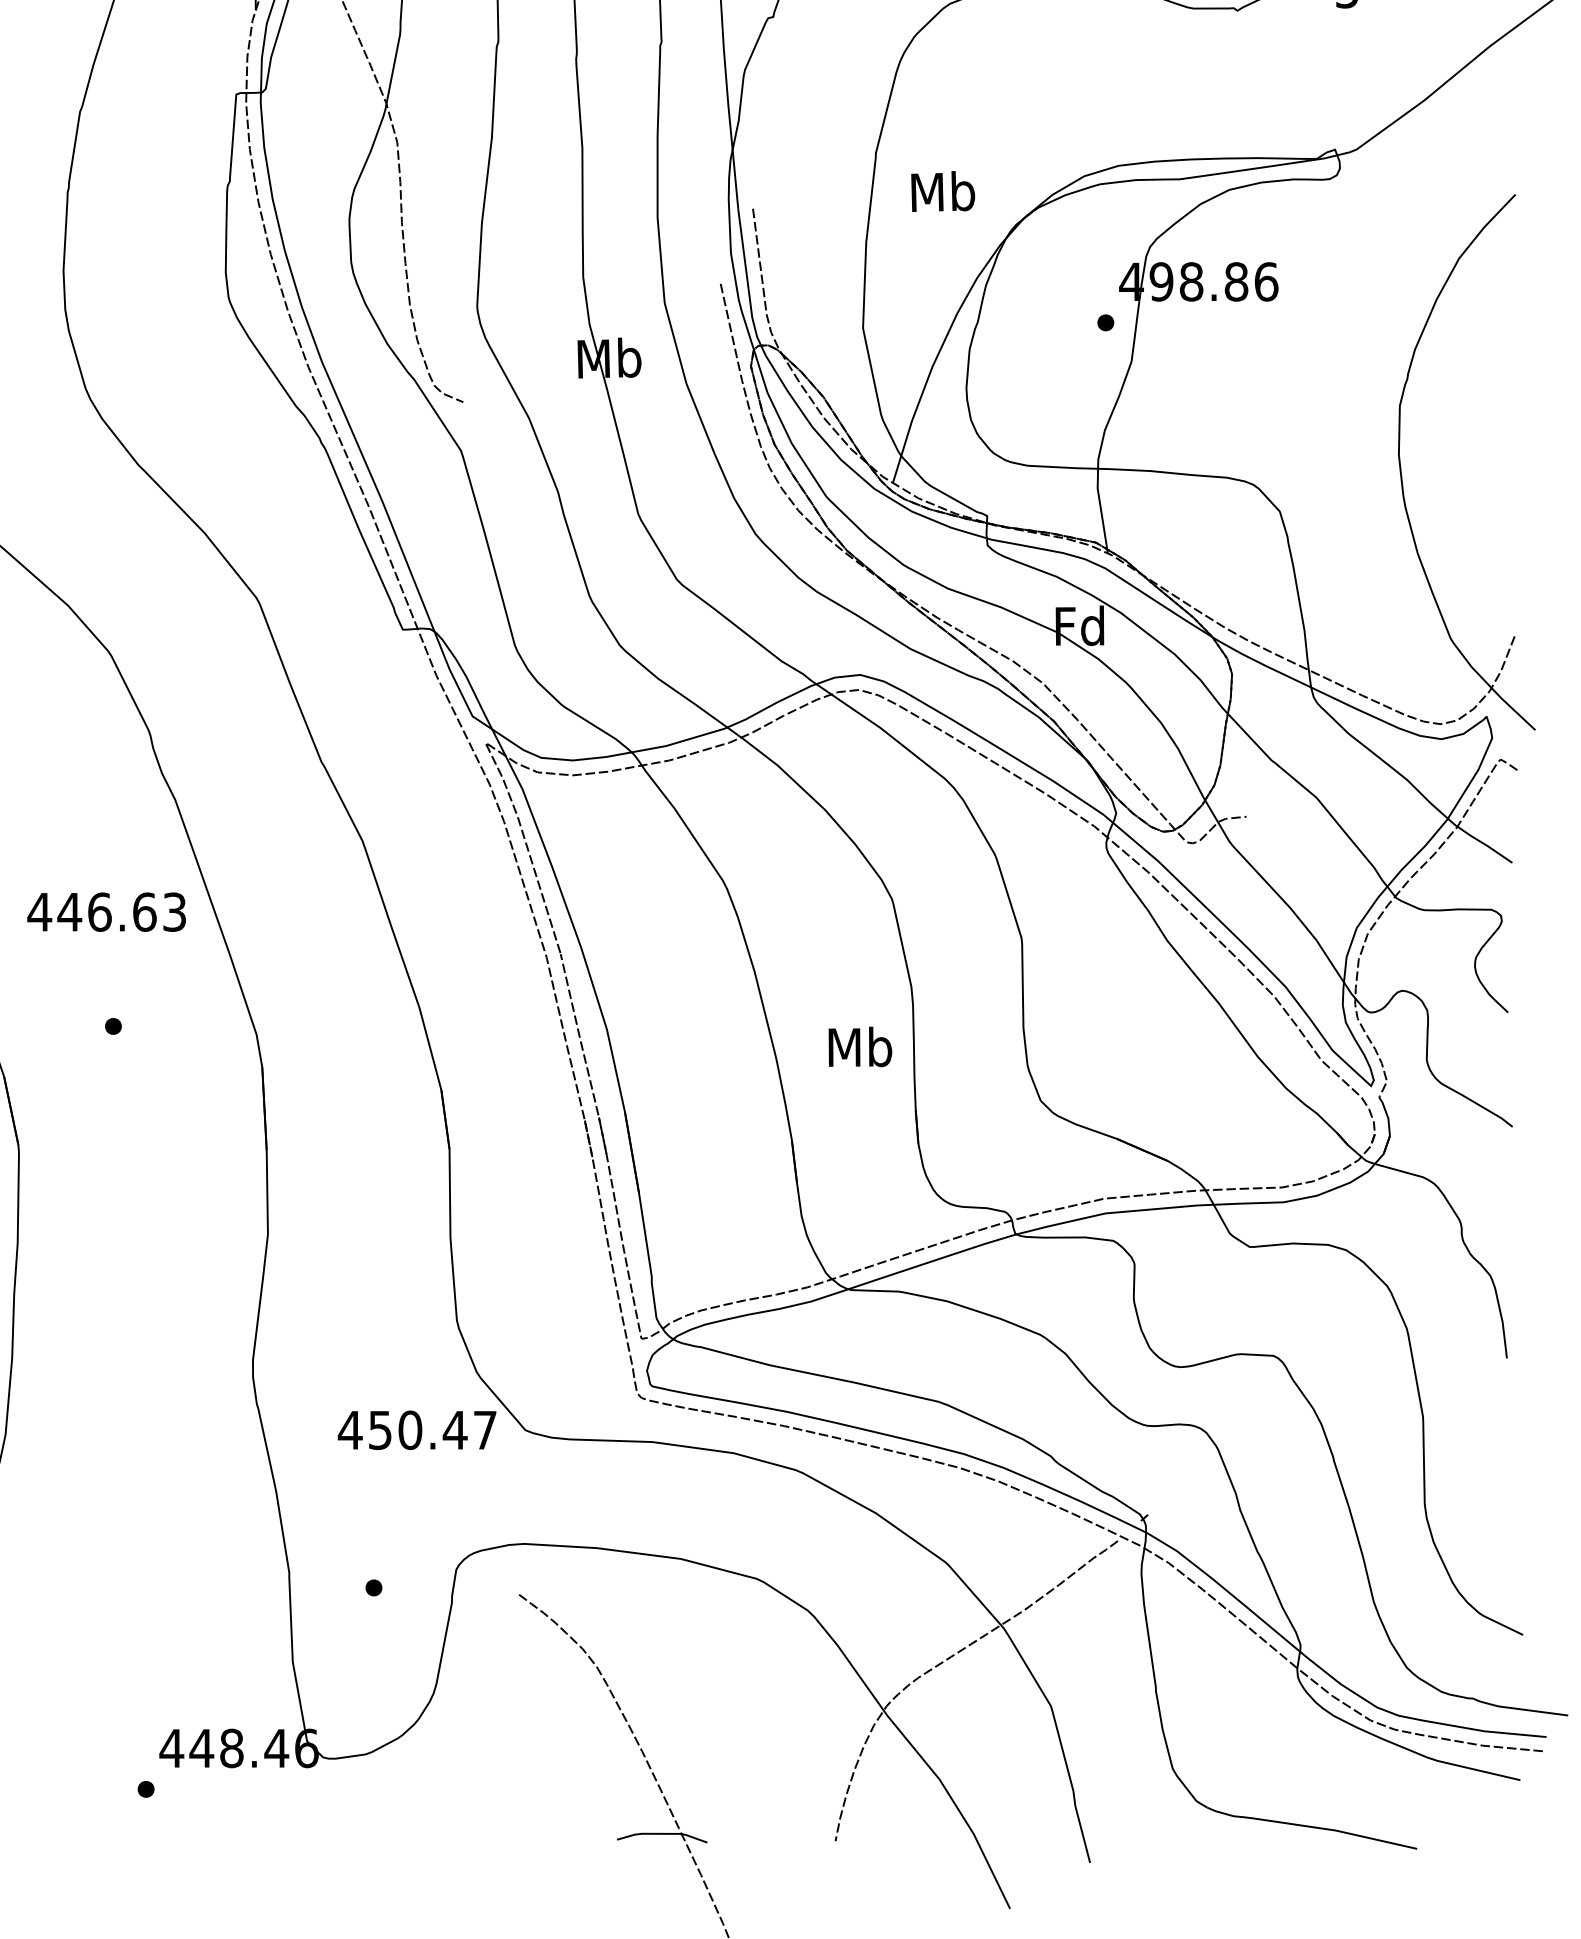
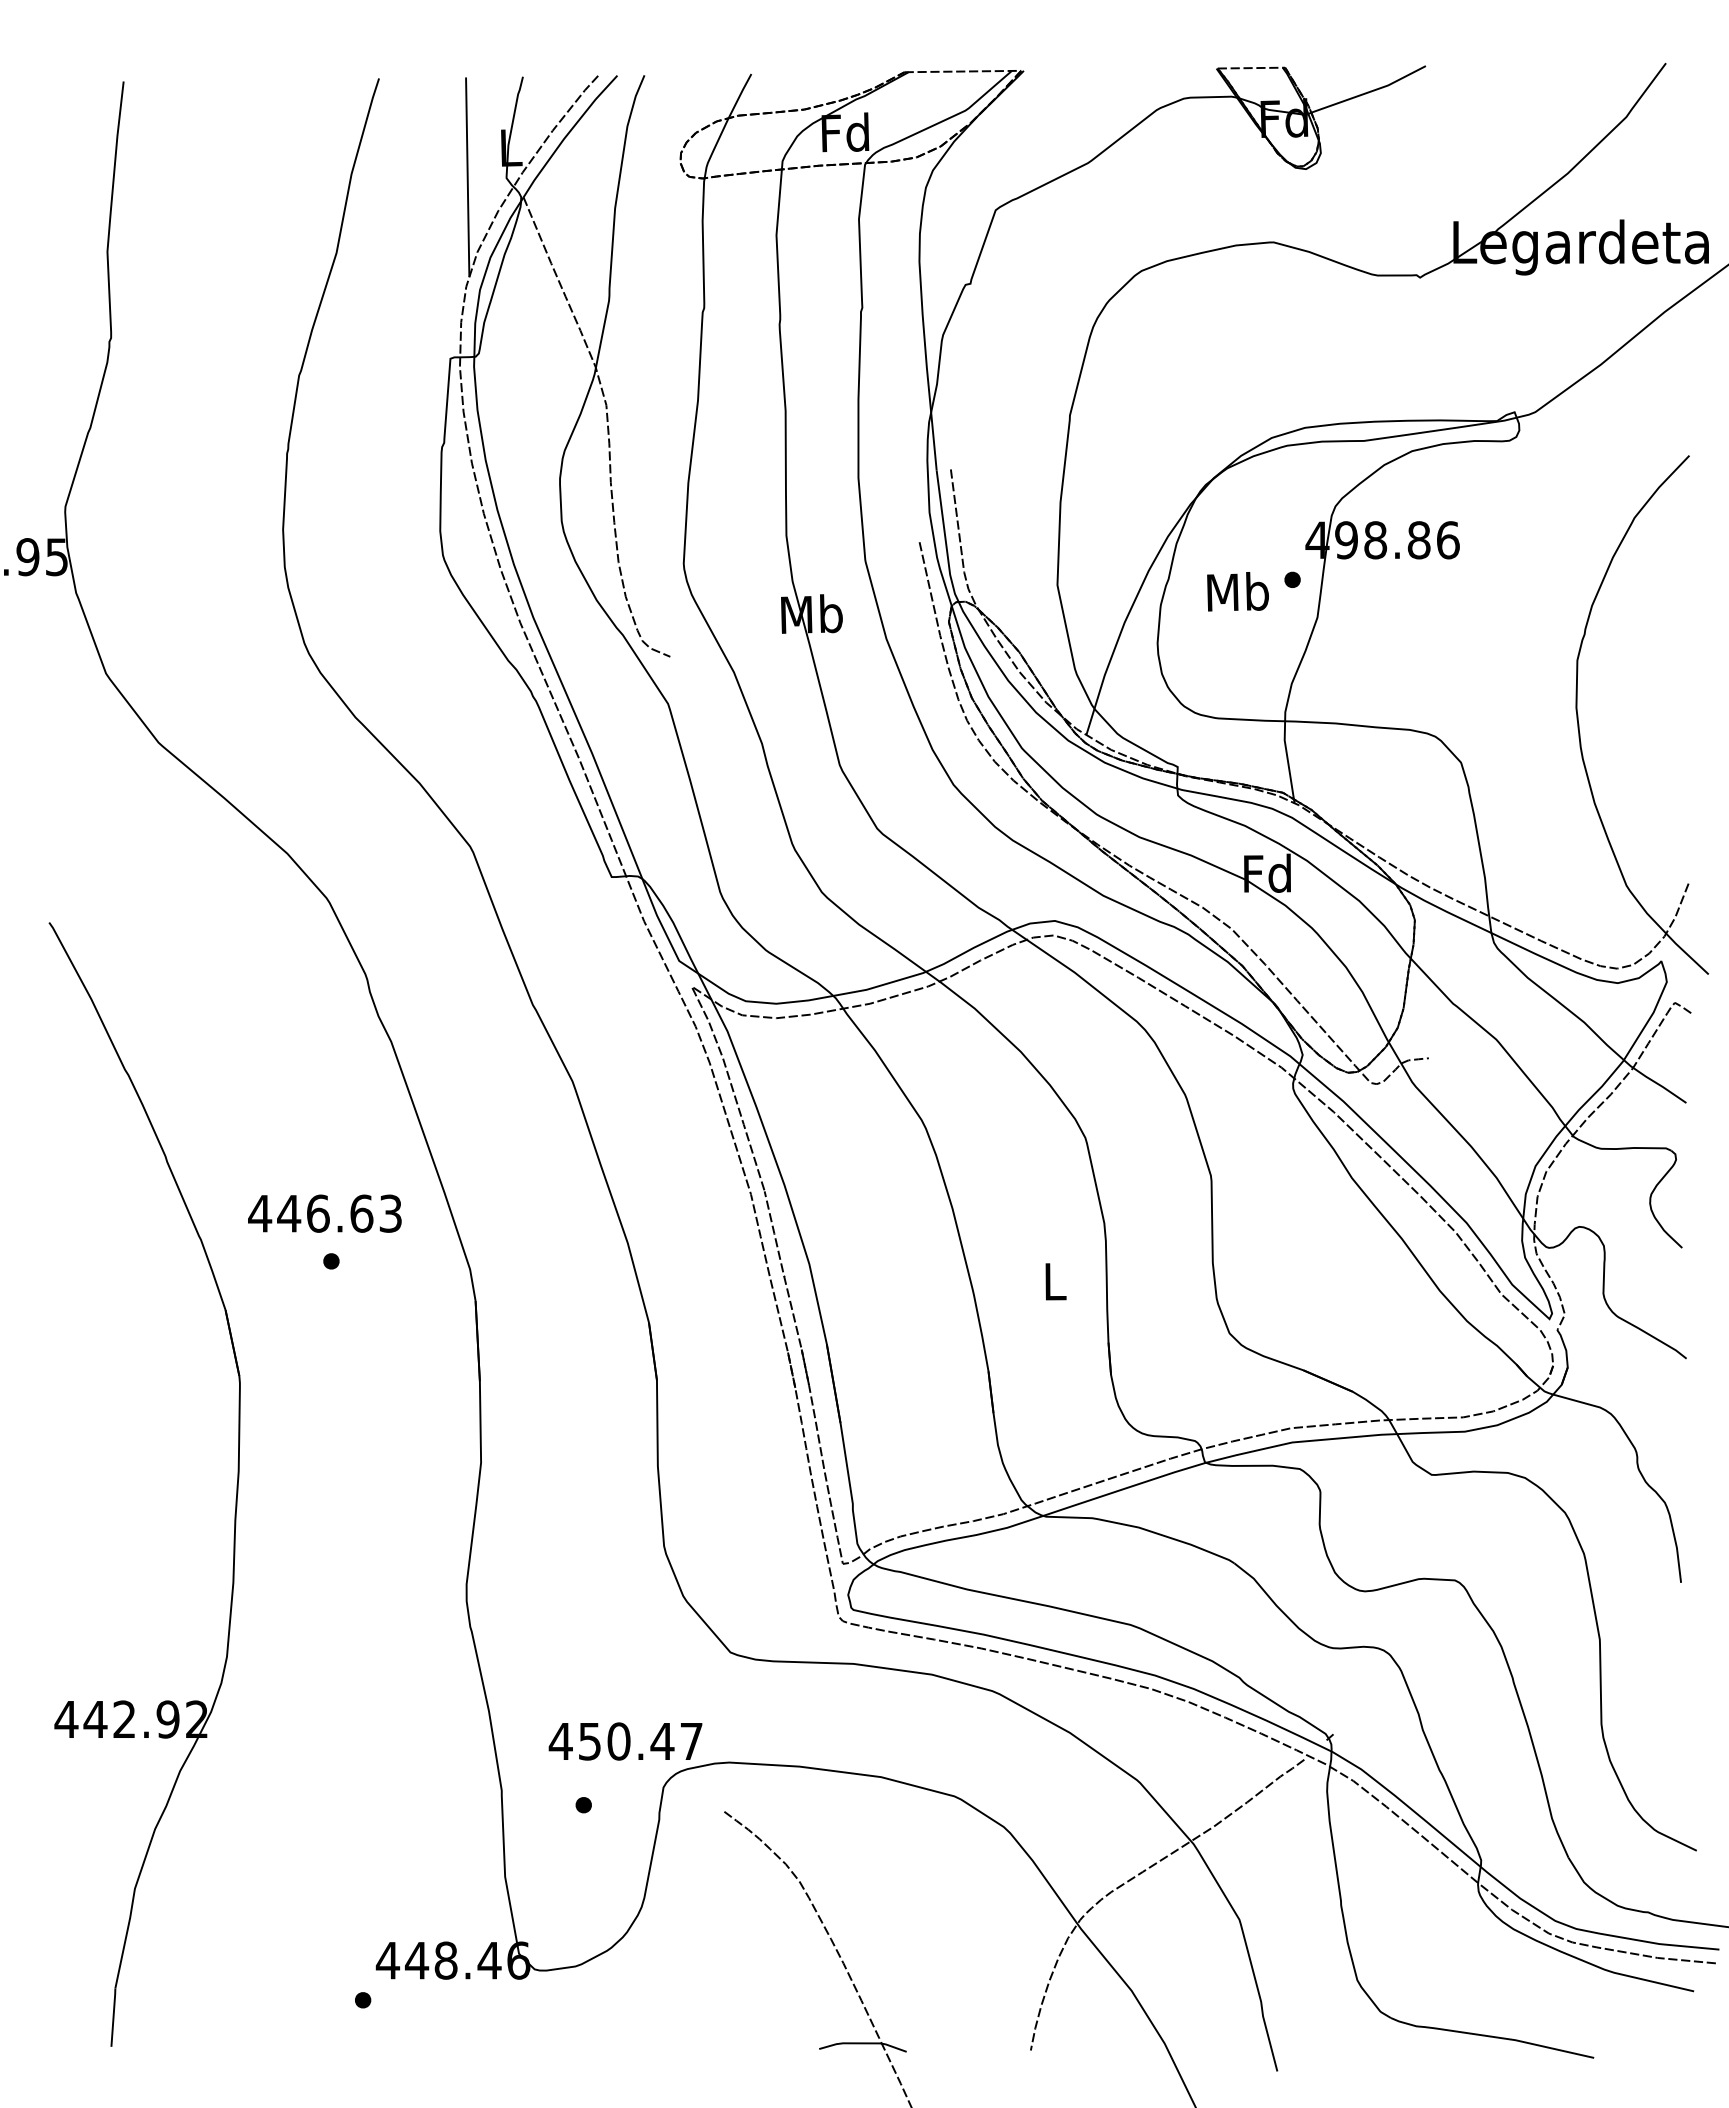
text: (942, 191) -> (1237, 591), moved
text: (106, 911) -> (324, 1213), moved
text: (859, 1046) -> (1054, 1280), Mb -> L
text: (417, 1430) -> (625, 1741), moved

